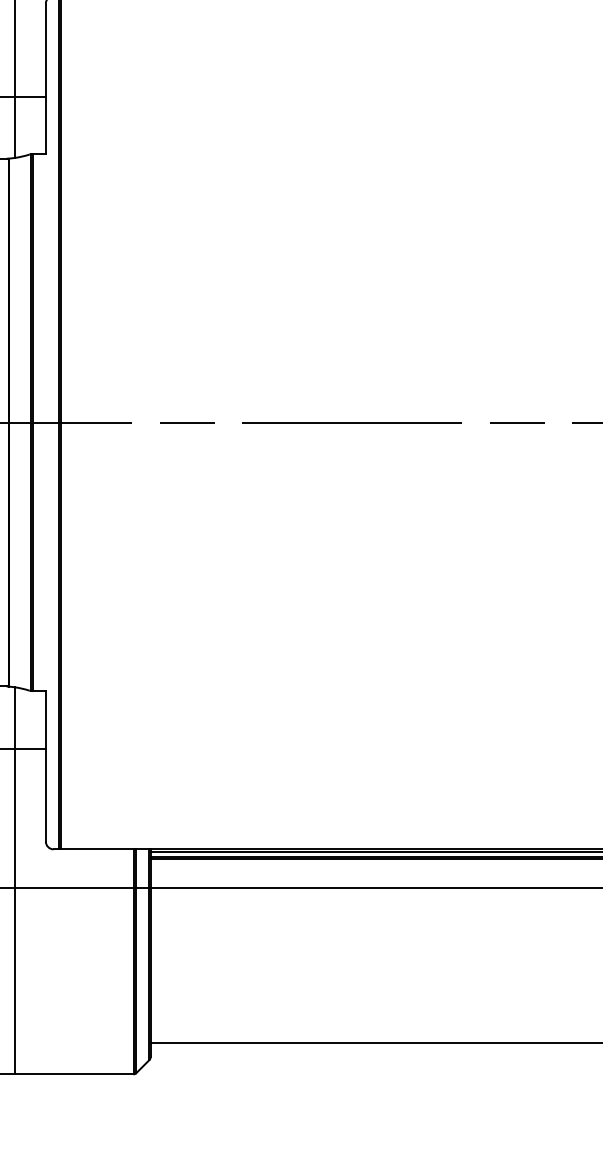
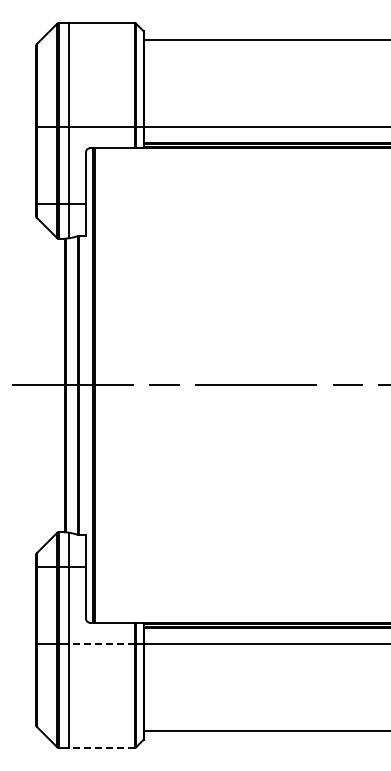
line: (73, 888) -> (101, 644), solid -> dashed
line: (73, 1073) -> (101, 747), solid -> dashed

